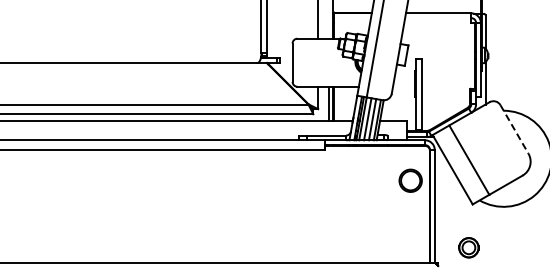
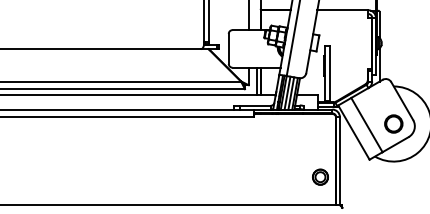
line: (514, 129) -> (402, 101), dashed -> solid
part: (410, 180) -> (393, 123), moved
part: (468, 247) -> (320, 176), moved

